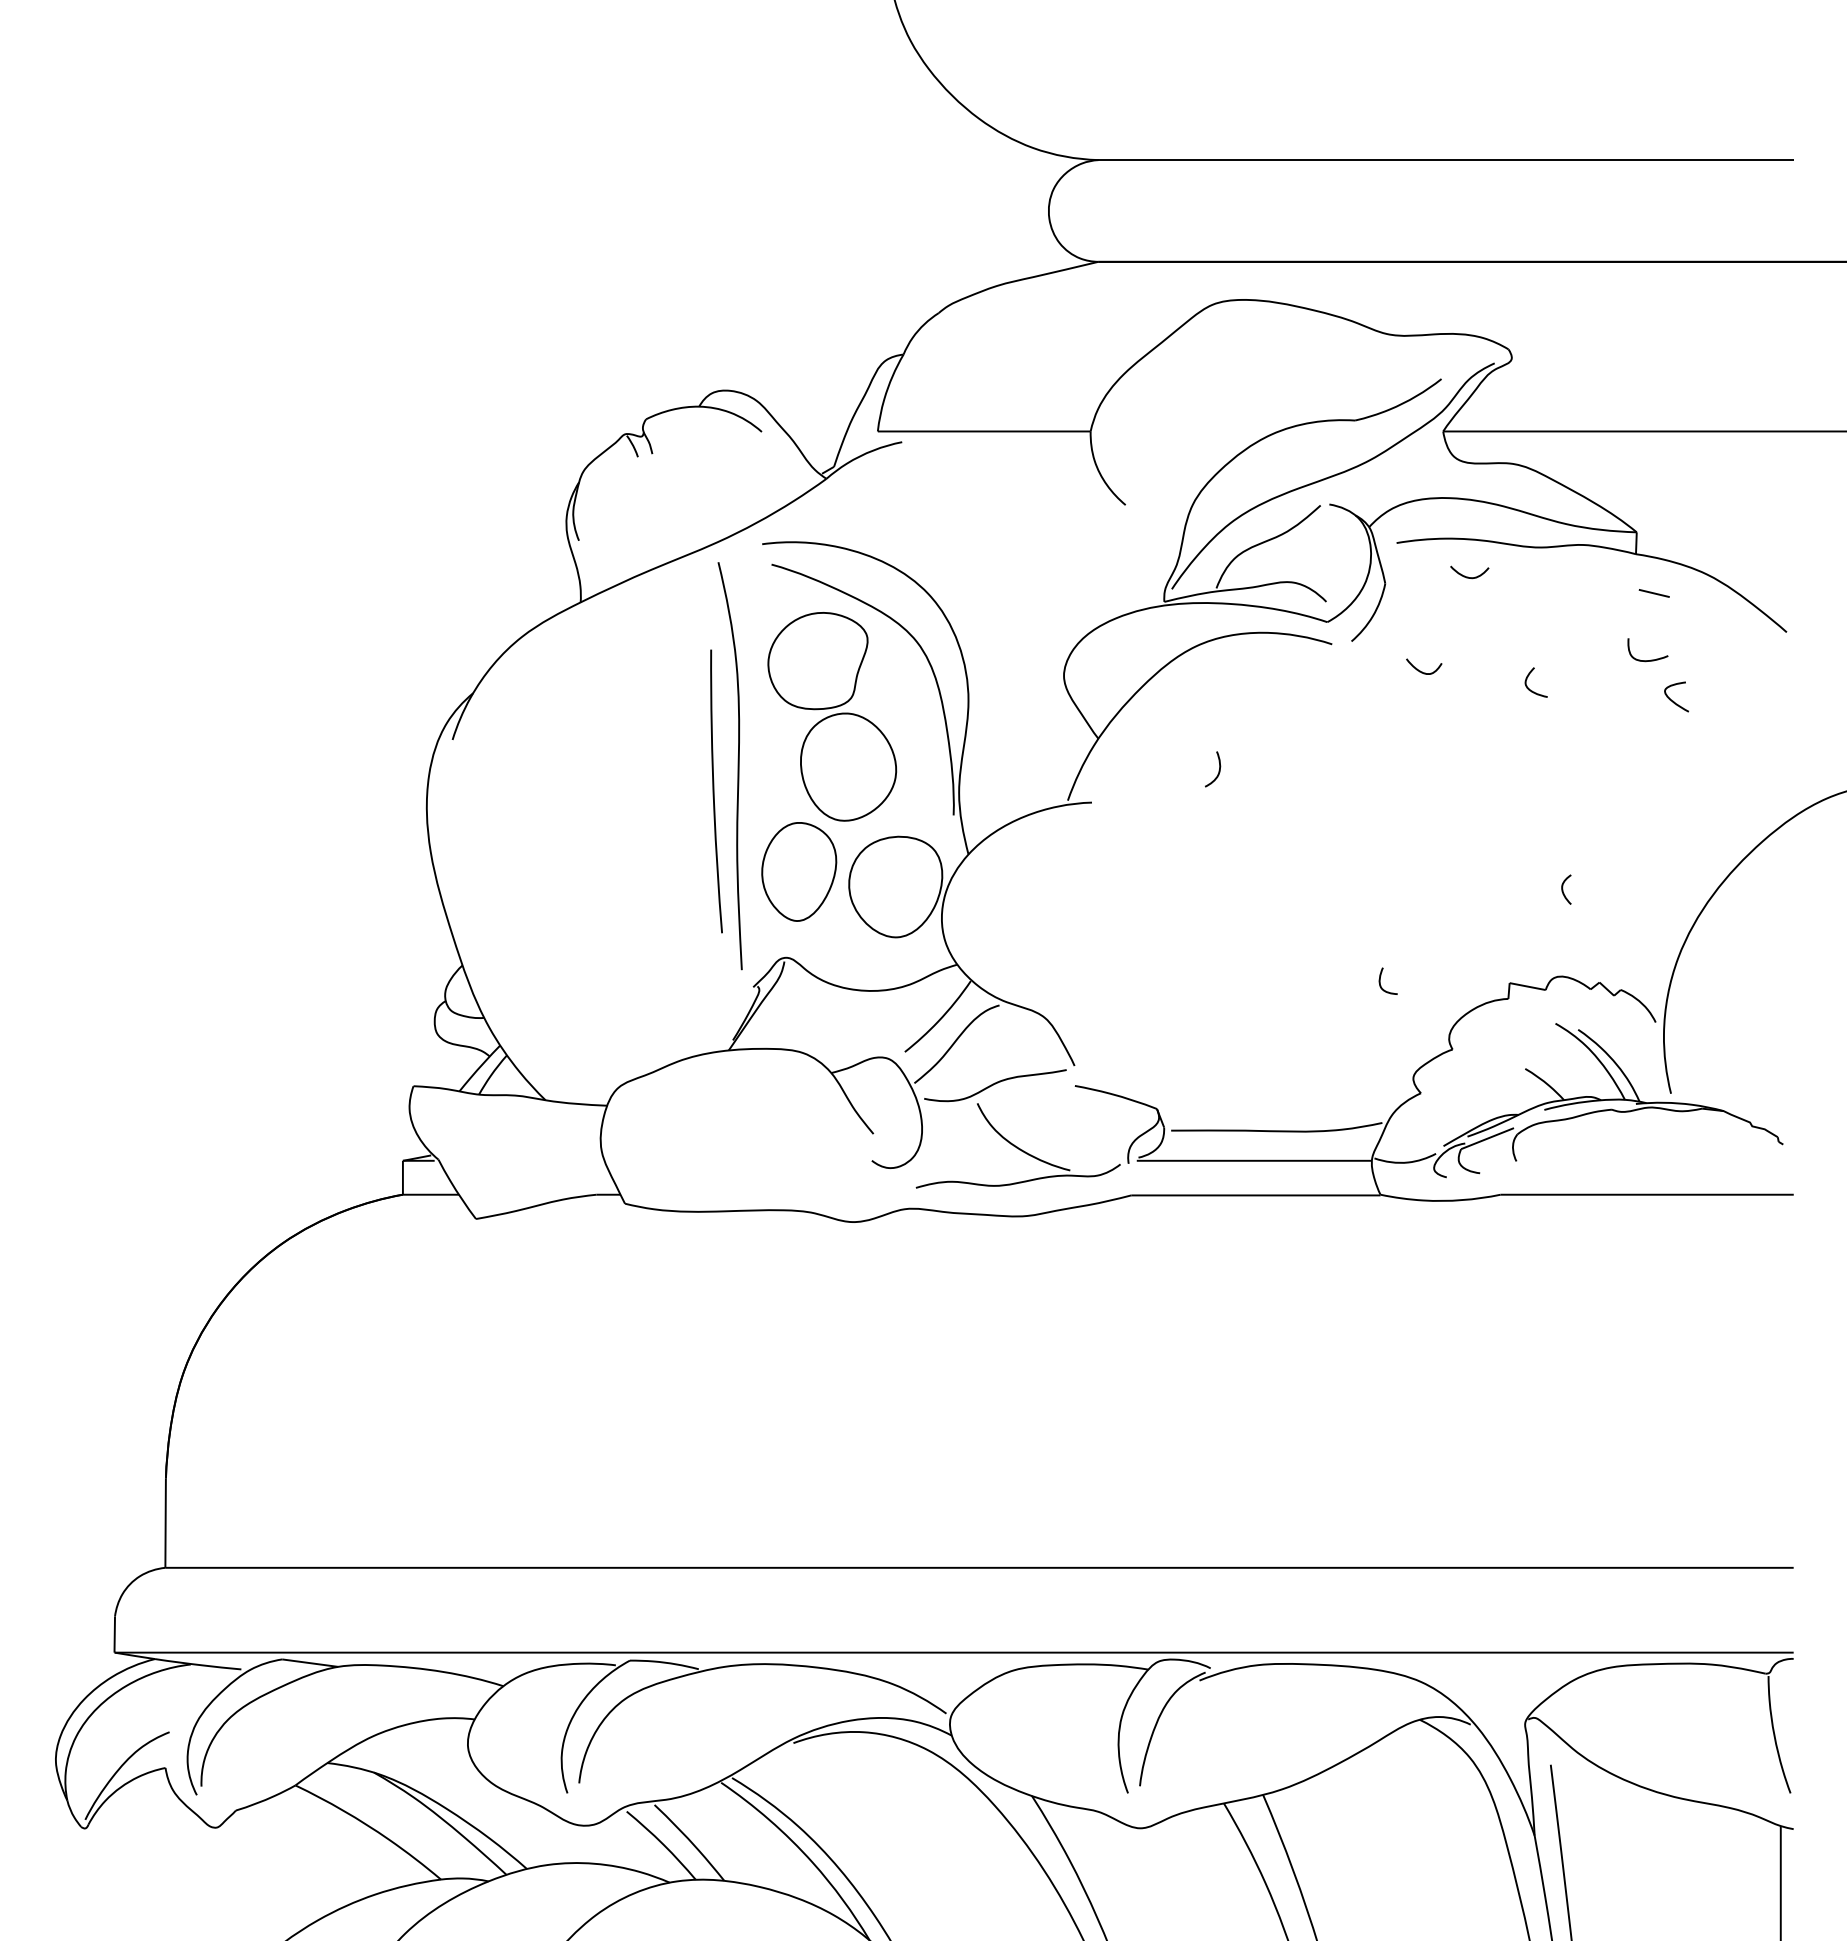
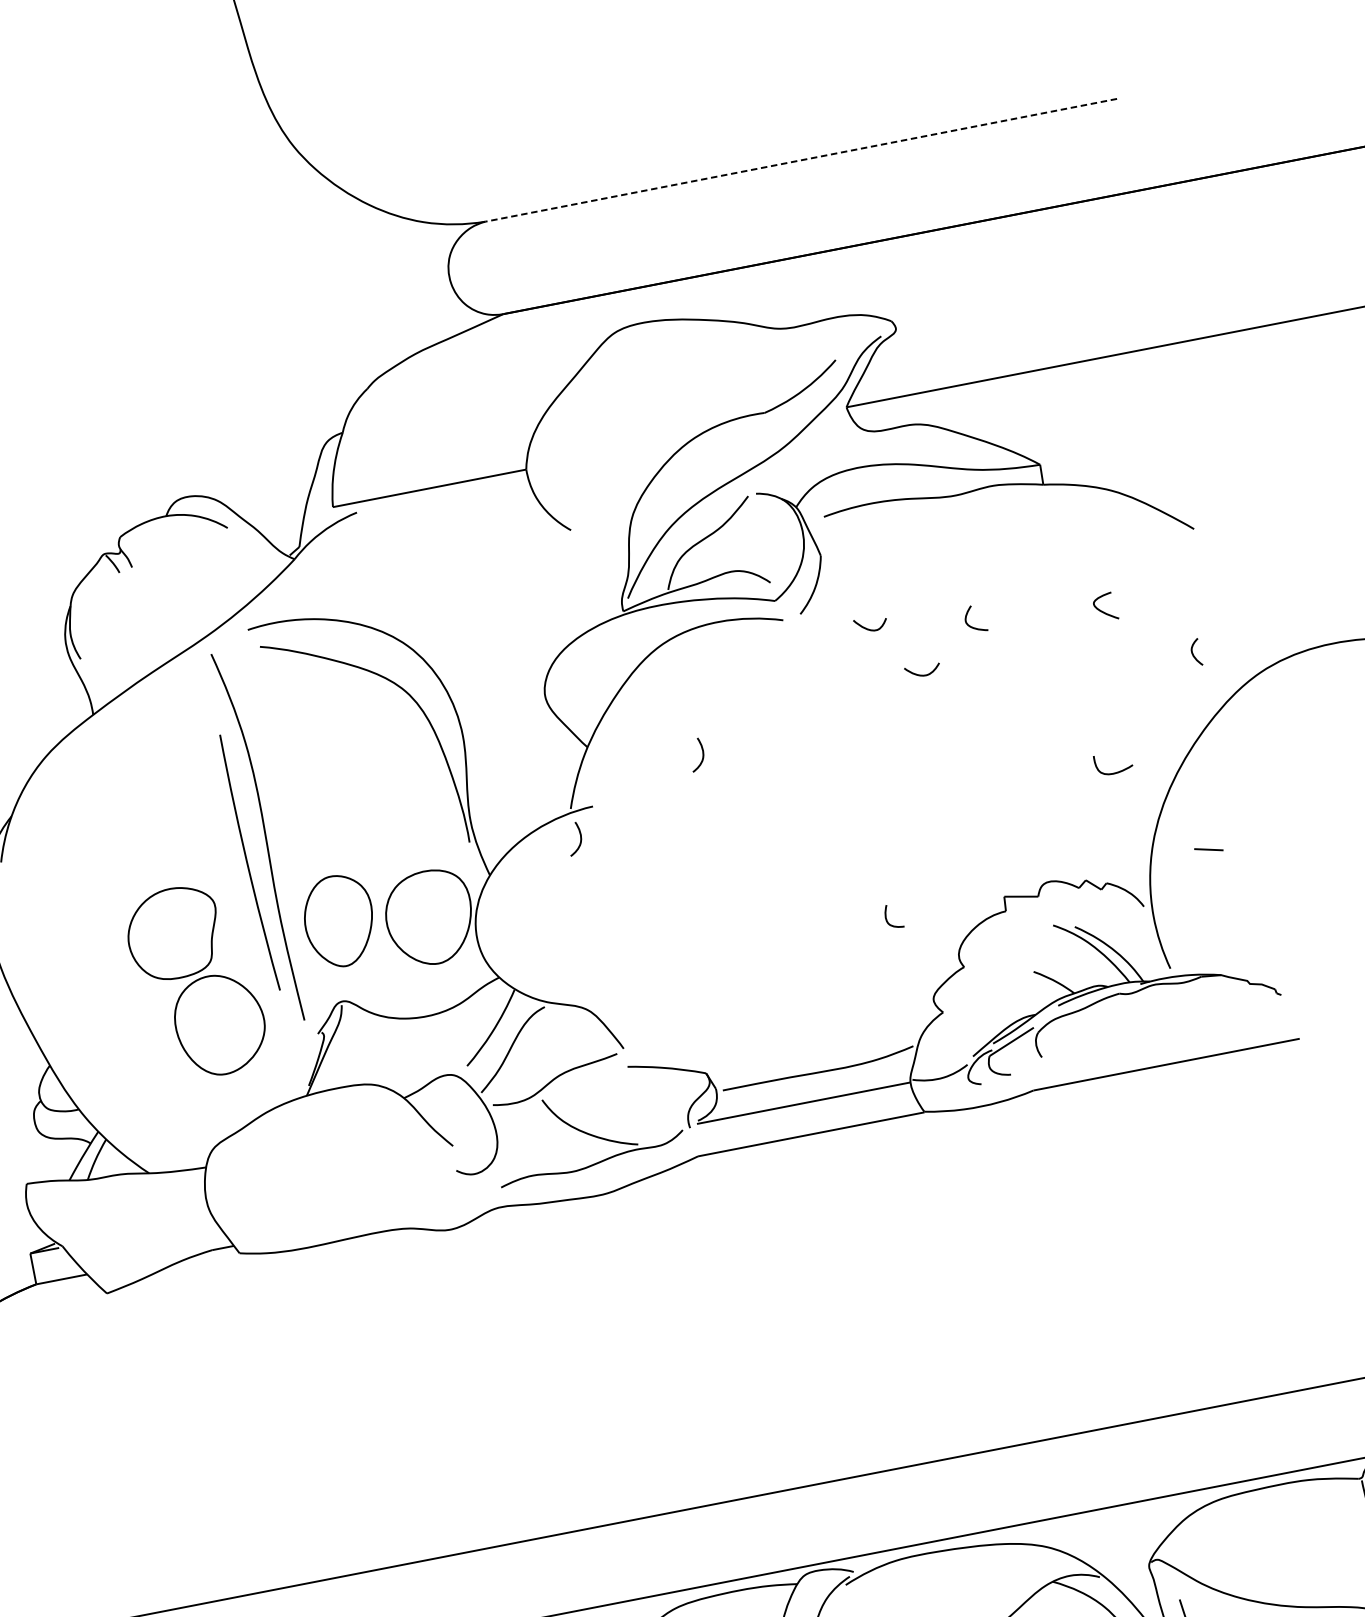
line: (1446, 160) -> (801, 160), solid -> dashed
curve: (1468, 576) -> (922, 674), moved
line: (1653, 593) -> (1208, 849), moved
curve: (1651, 659) -> (1118, 771), moved
part: (832, 716) -> (196, 981), moved
curve: (1071, 834) -> (580, 839), added
curve: (1563, 889) -> (1193, 652), moved

